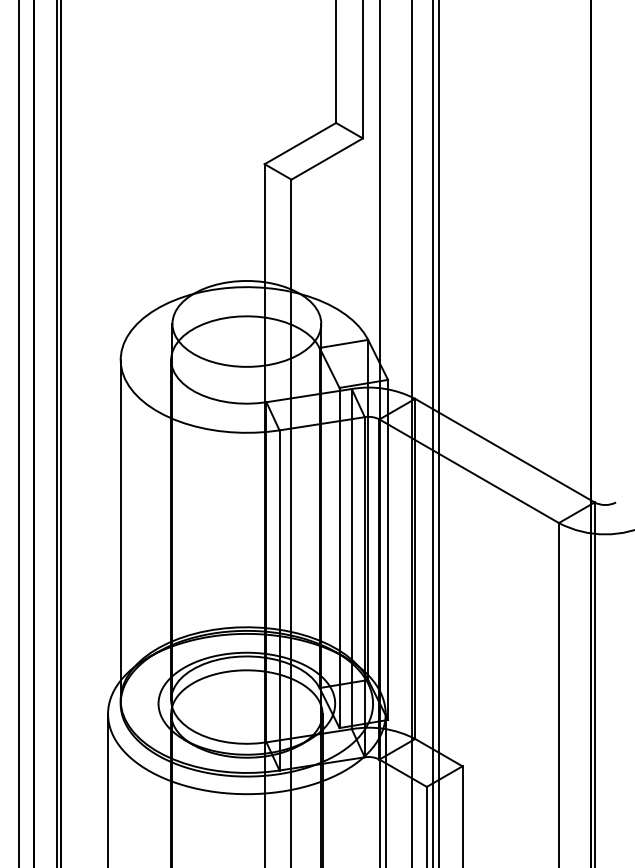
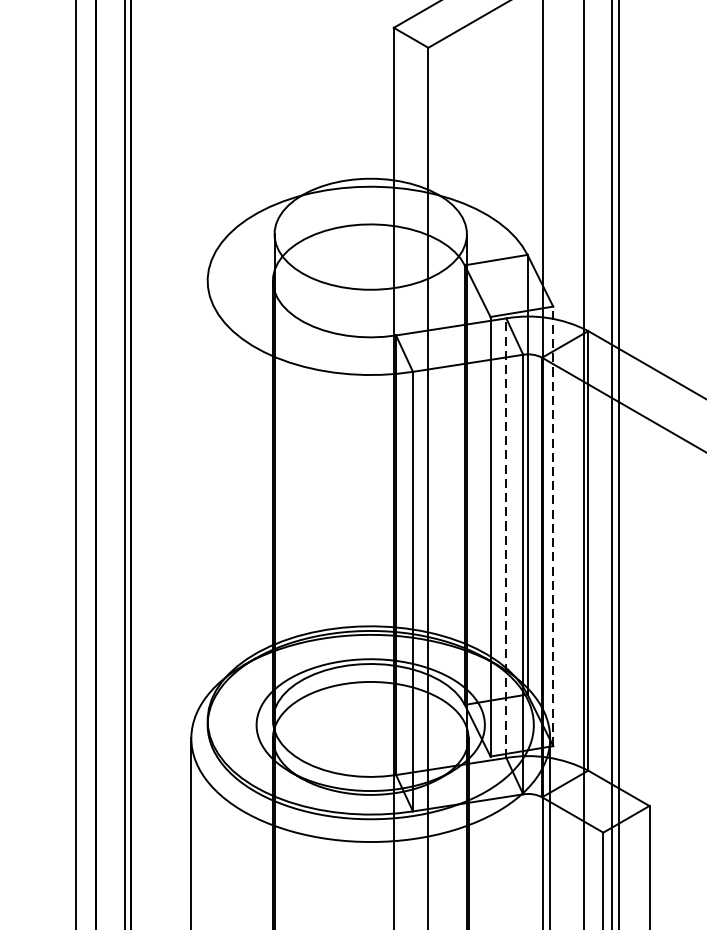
line: (120, 530) -> (207, 501), removed
line: (388, 549) -> (553, 525), solid -> dashed
line: (351, 558) -> (505, 537), solid -> dashed

